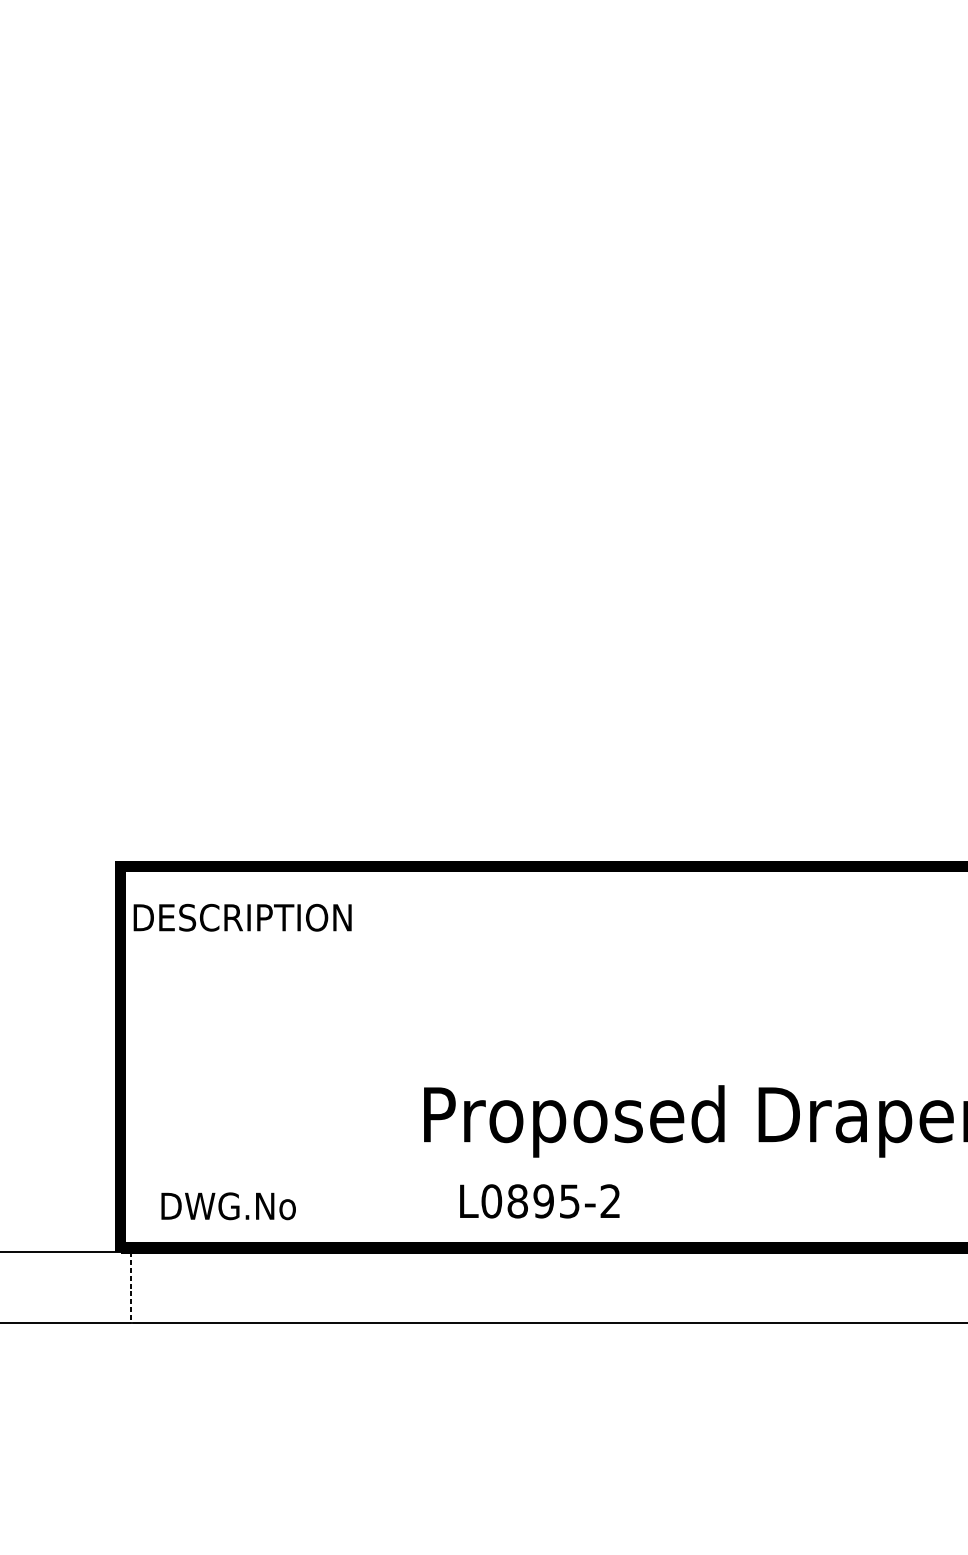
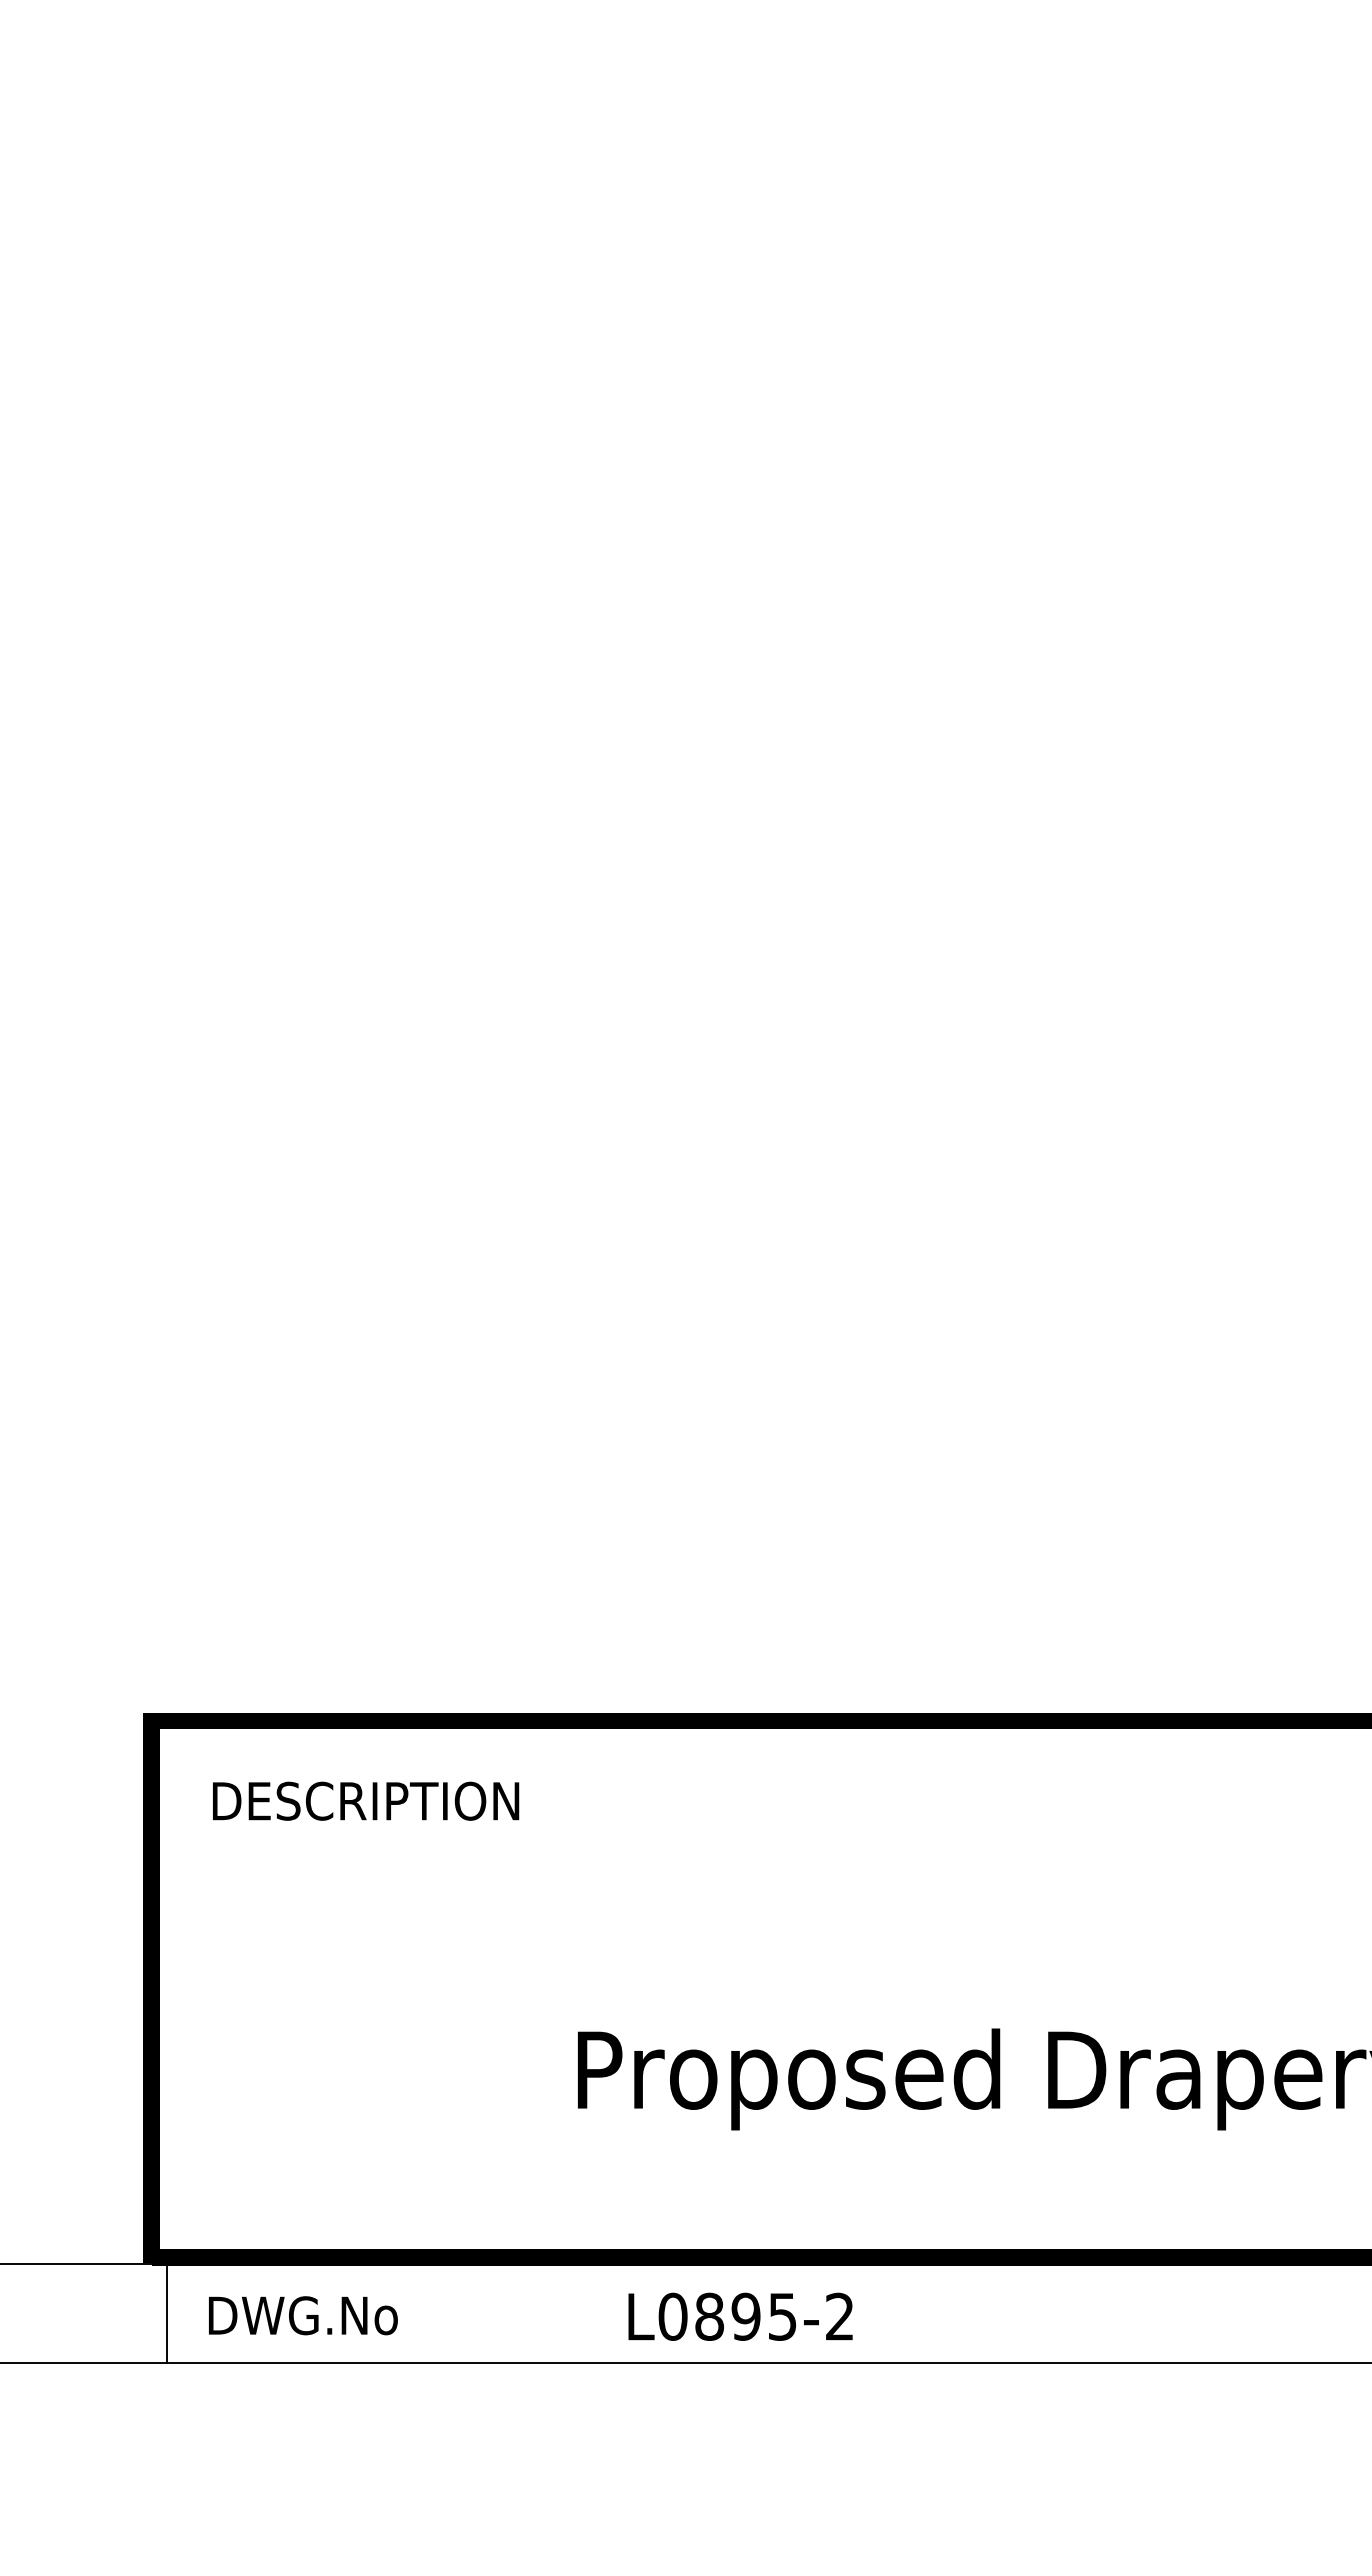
text: (243, 917) -> (366, 1800), moved
text: (539, 1201) -> (740, 2316), moved
text: (228, 1206) -> (303, 2315), moved
line: (131, 1287) -> (166, 2313), dashed -> solid

